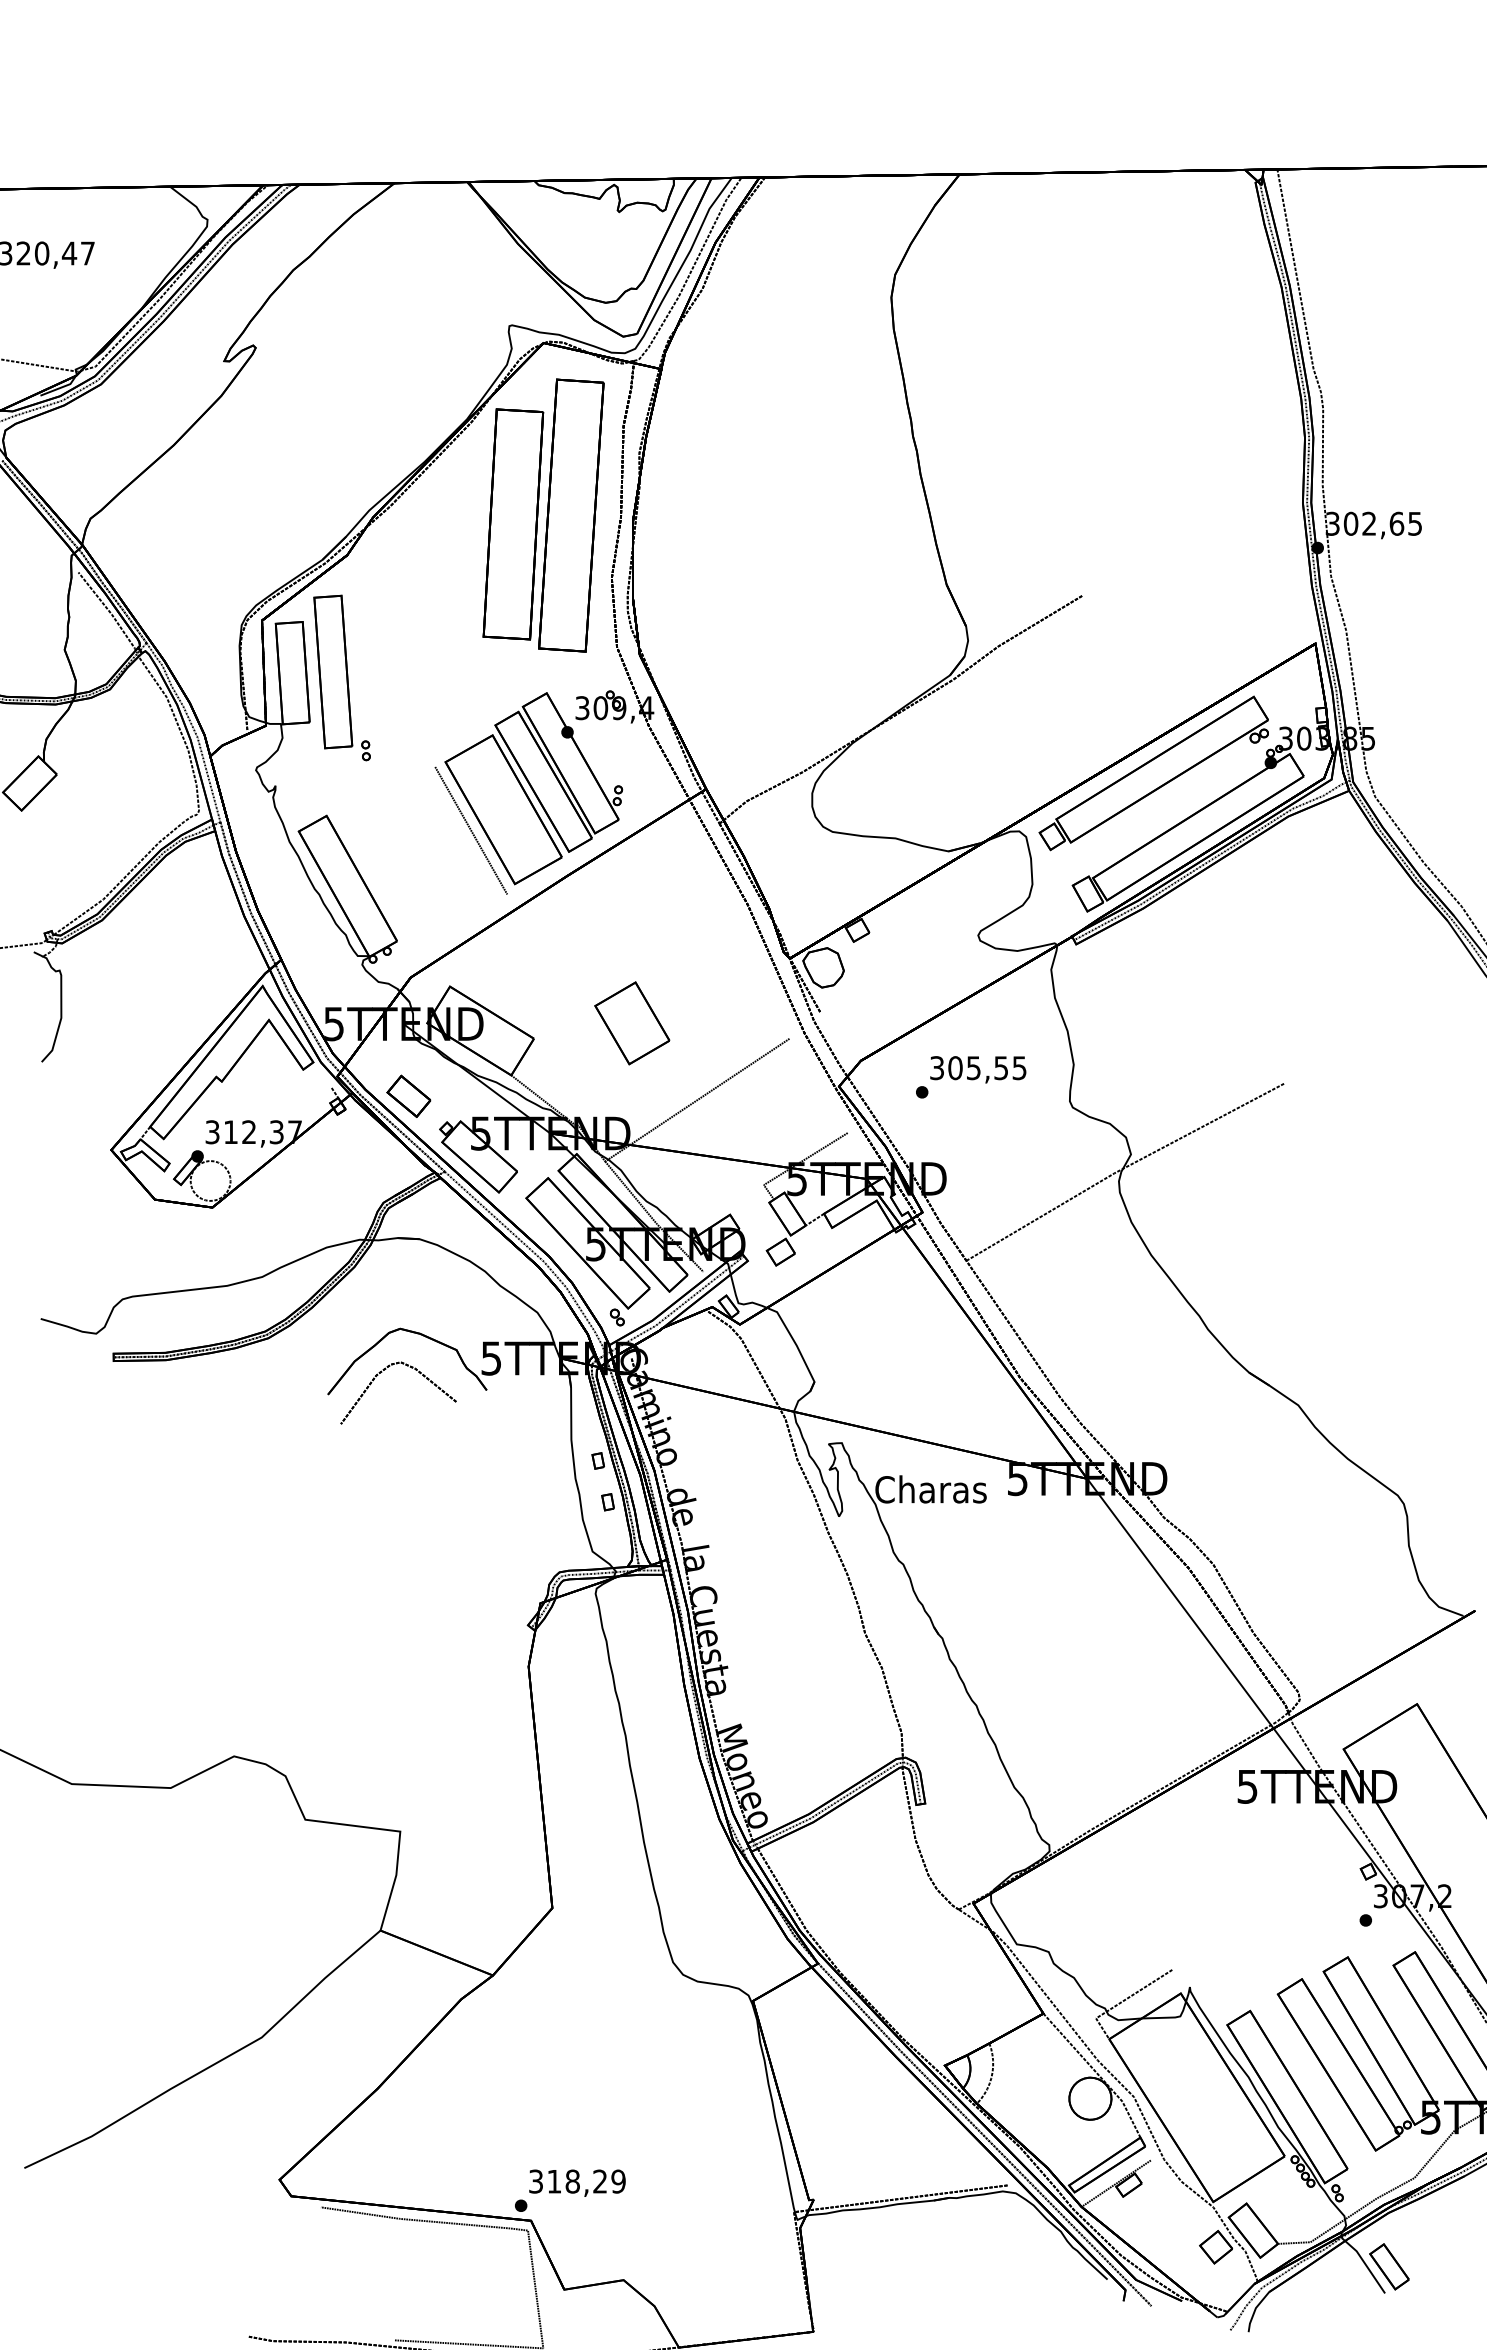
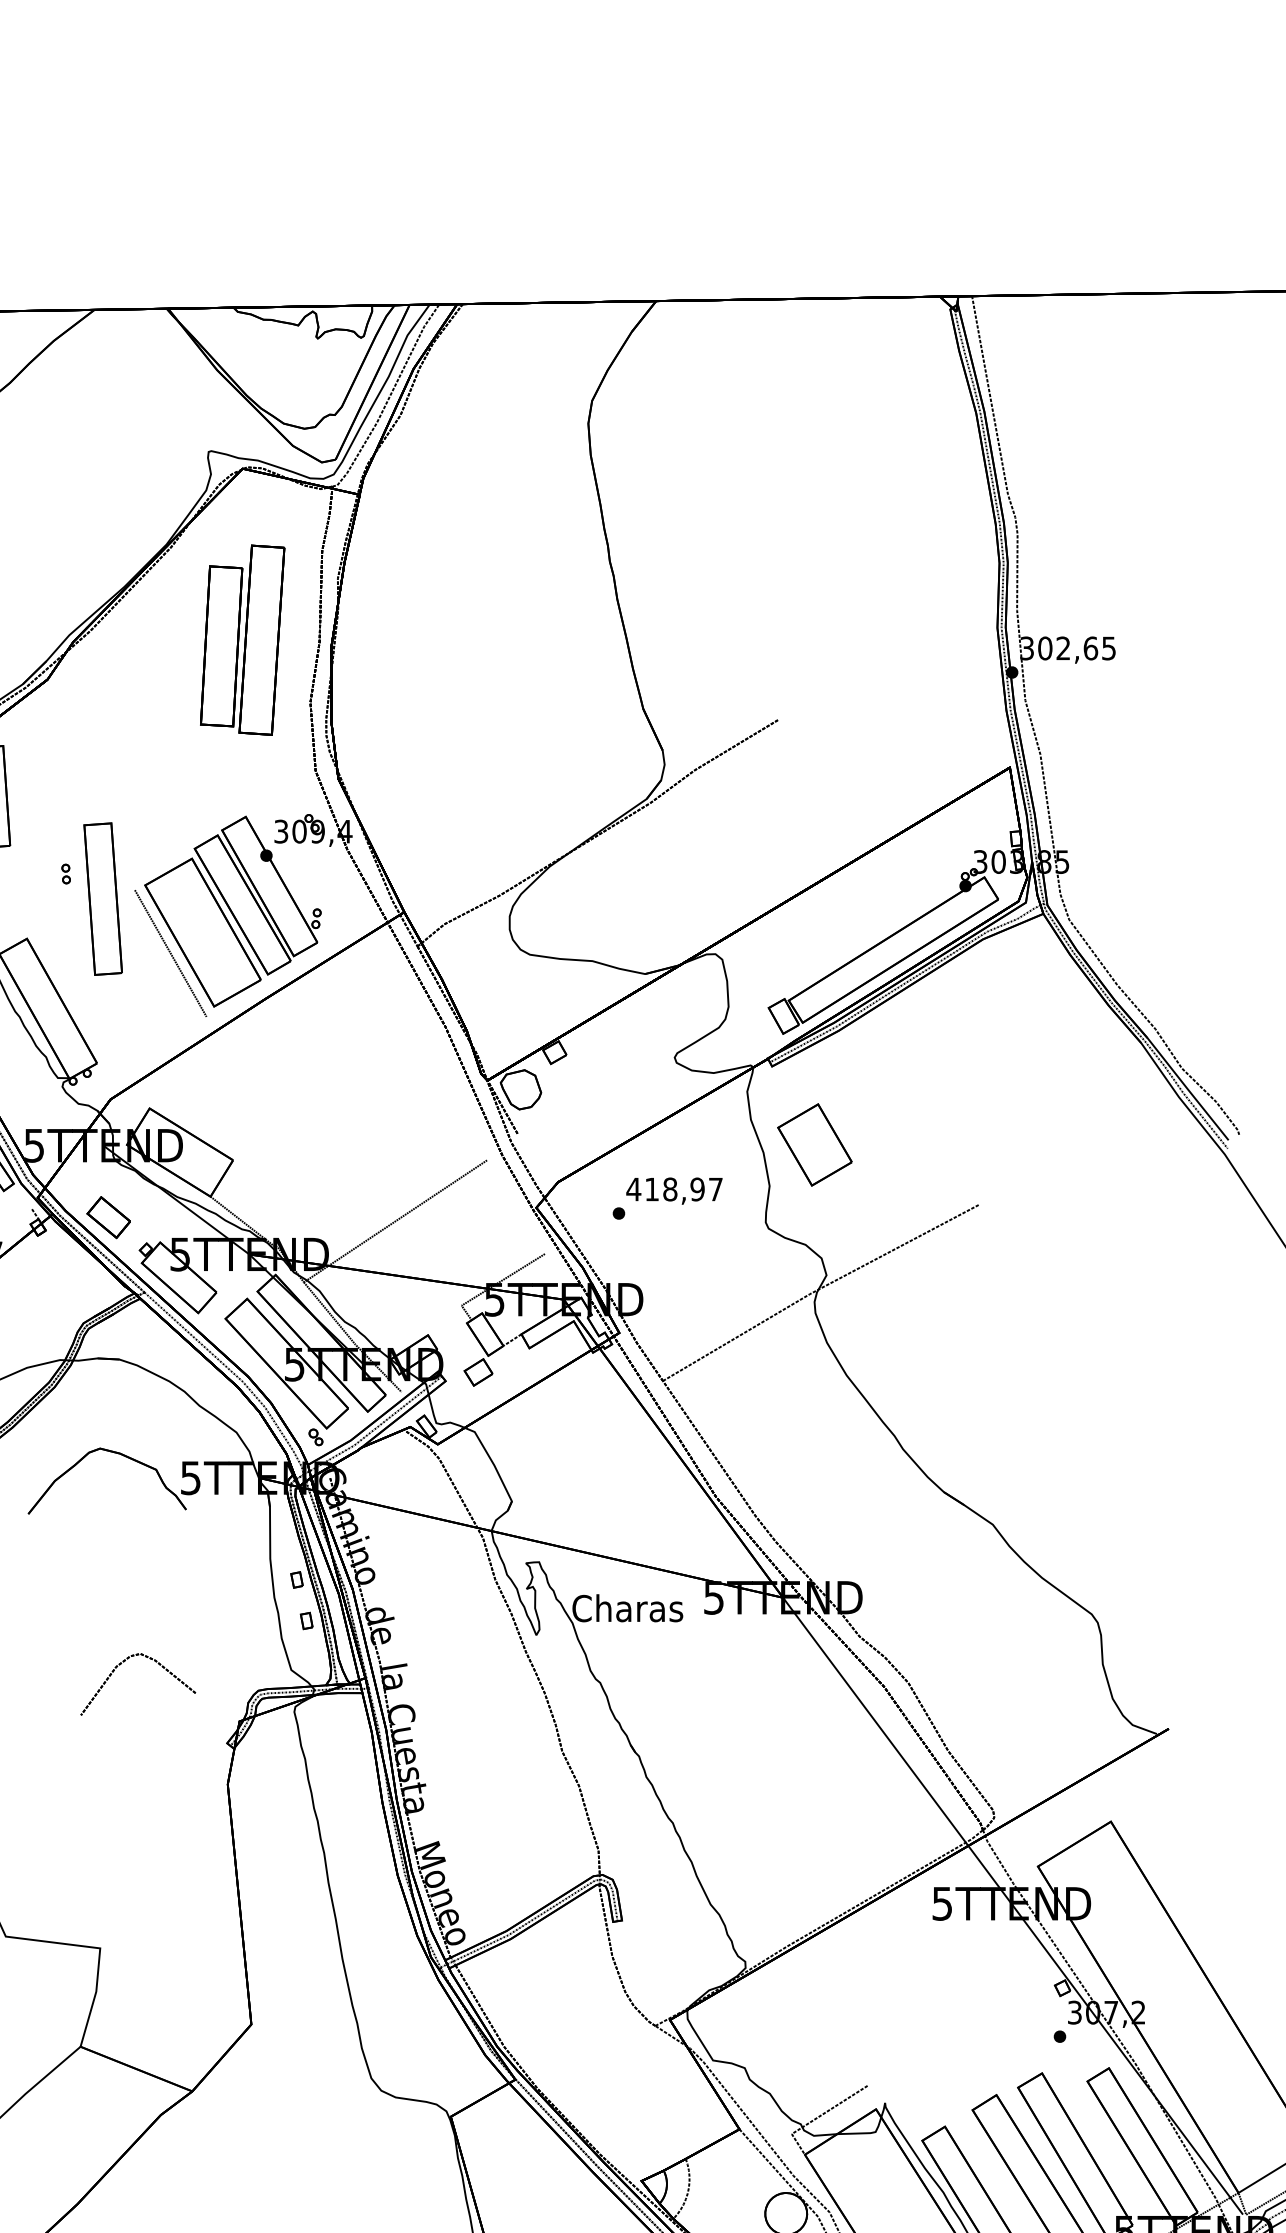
part: (543, 515) -> (242, 640), size x0.7
part: (333, 671) -> (103, 898), moved
part: (1153, 773) -> (848, 896), removed
part: (632, 1023) -> (815, 1145), moved
text: (977, 1068) -> (673, 1189), 305,55 -> 418,97
part: (382, 1372) -> (122, 1663), moved

